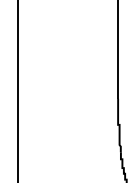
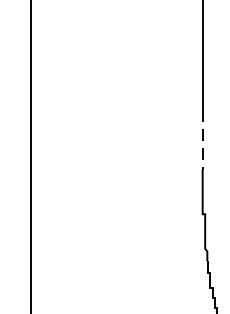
line: (118, 82) -> (203, 141), solid -> dashed

